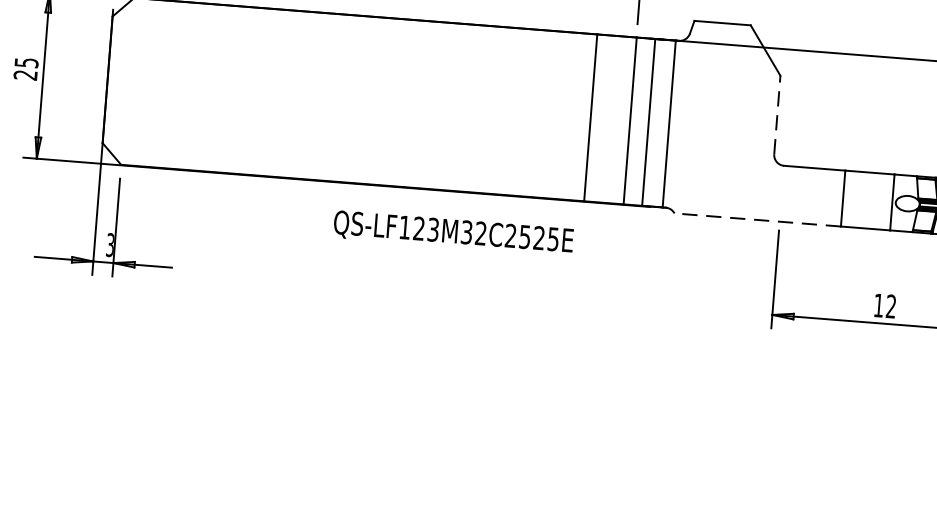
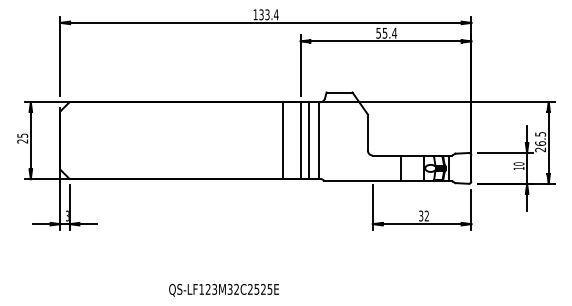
line: (776, 114) -> (367, 132), dashed -> solid
line: (757, 220) -> (362, 181), dashed -> solid
text: (452, 233) -> (223, 290), moved
text: (879, 304) -> (421, 215), 12 -> 32

